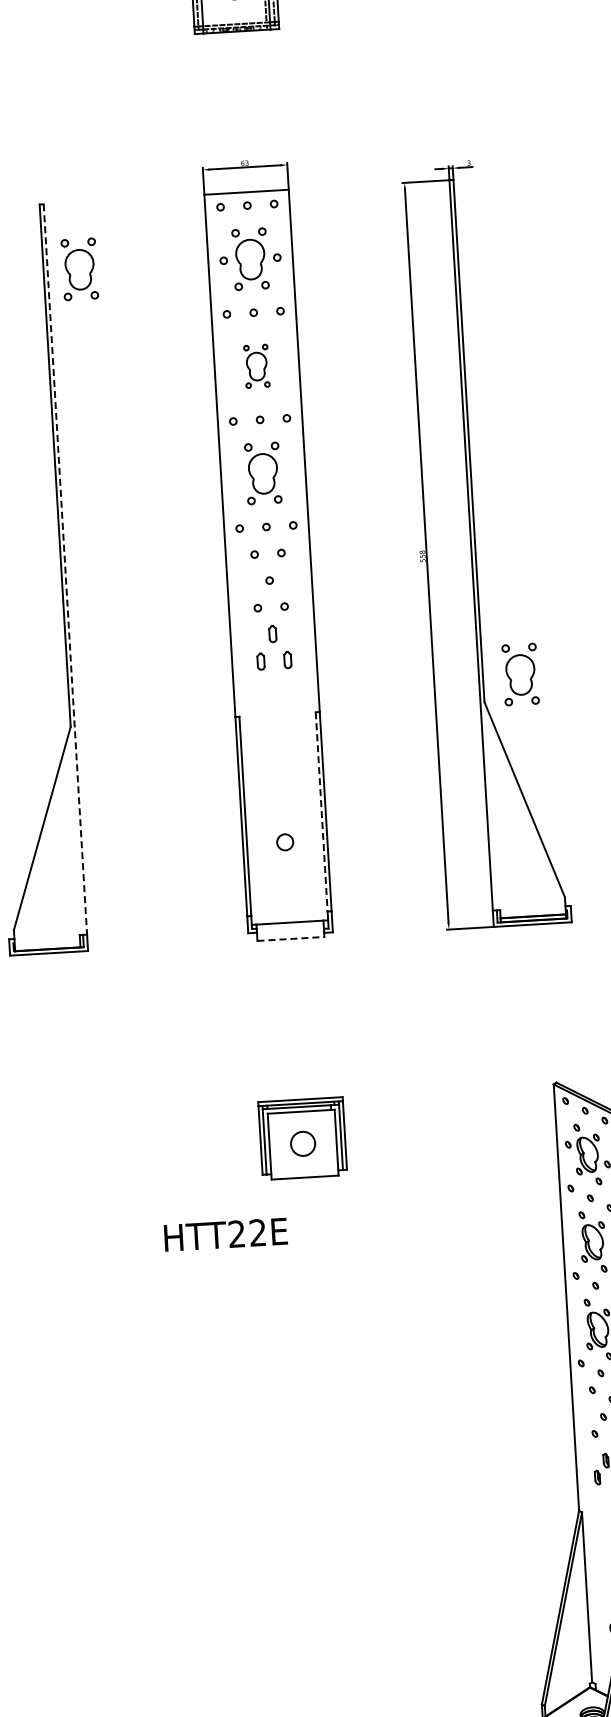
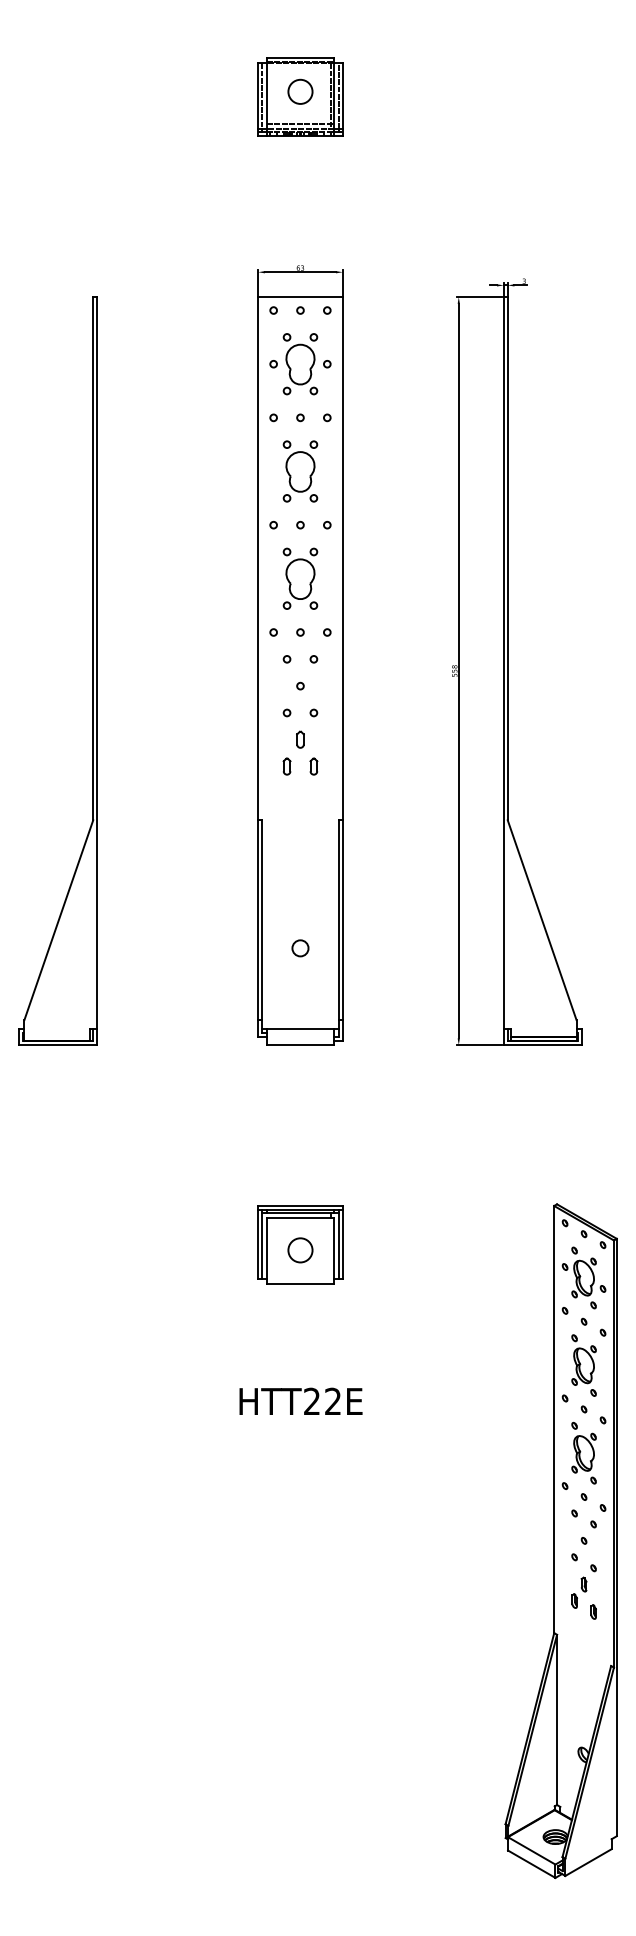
line: (236, 19) -> (300, 124), added
part: (79, 269) -> (129, 364), removed
part: (256, 366) -> (300, 471), size x1.43
line: (65, 569) -> (97, 662), dashed -> solid
part: (520, 674) -> (545, 794), removed
line: (321, 812) -> (338, 920), dashed -> solid
line: (290, 939) -> (300, 1045), dashed -> solid
text: (225, 1233) -> (300, 1400), moved

